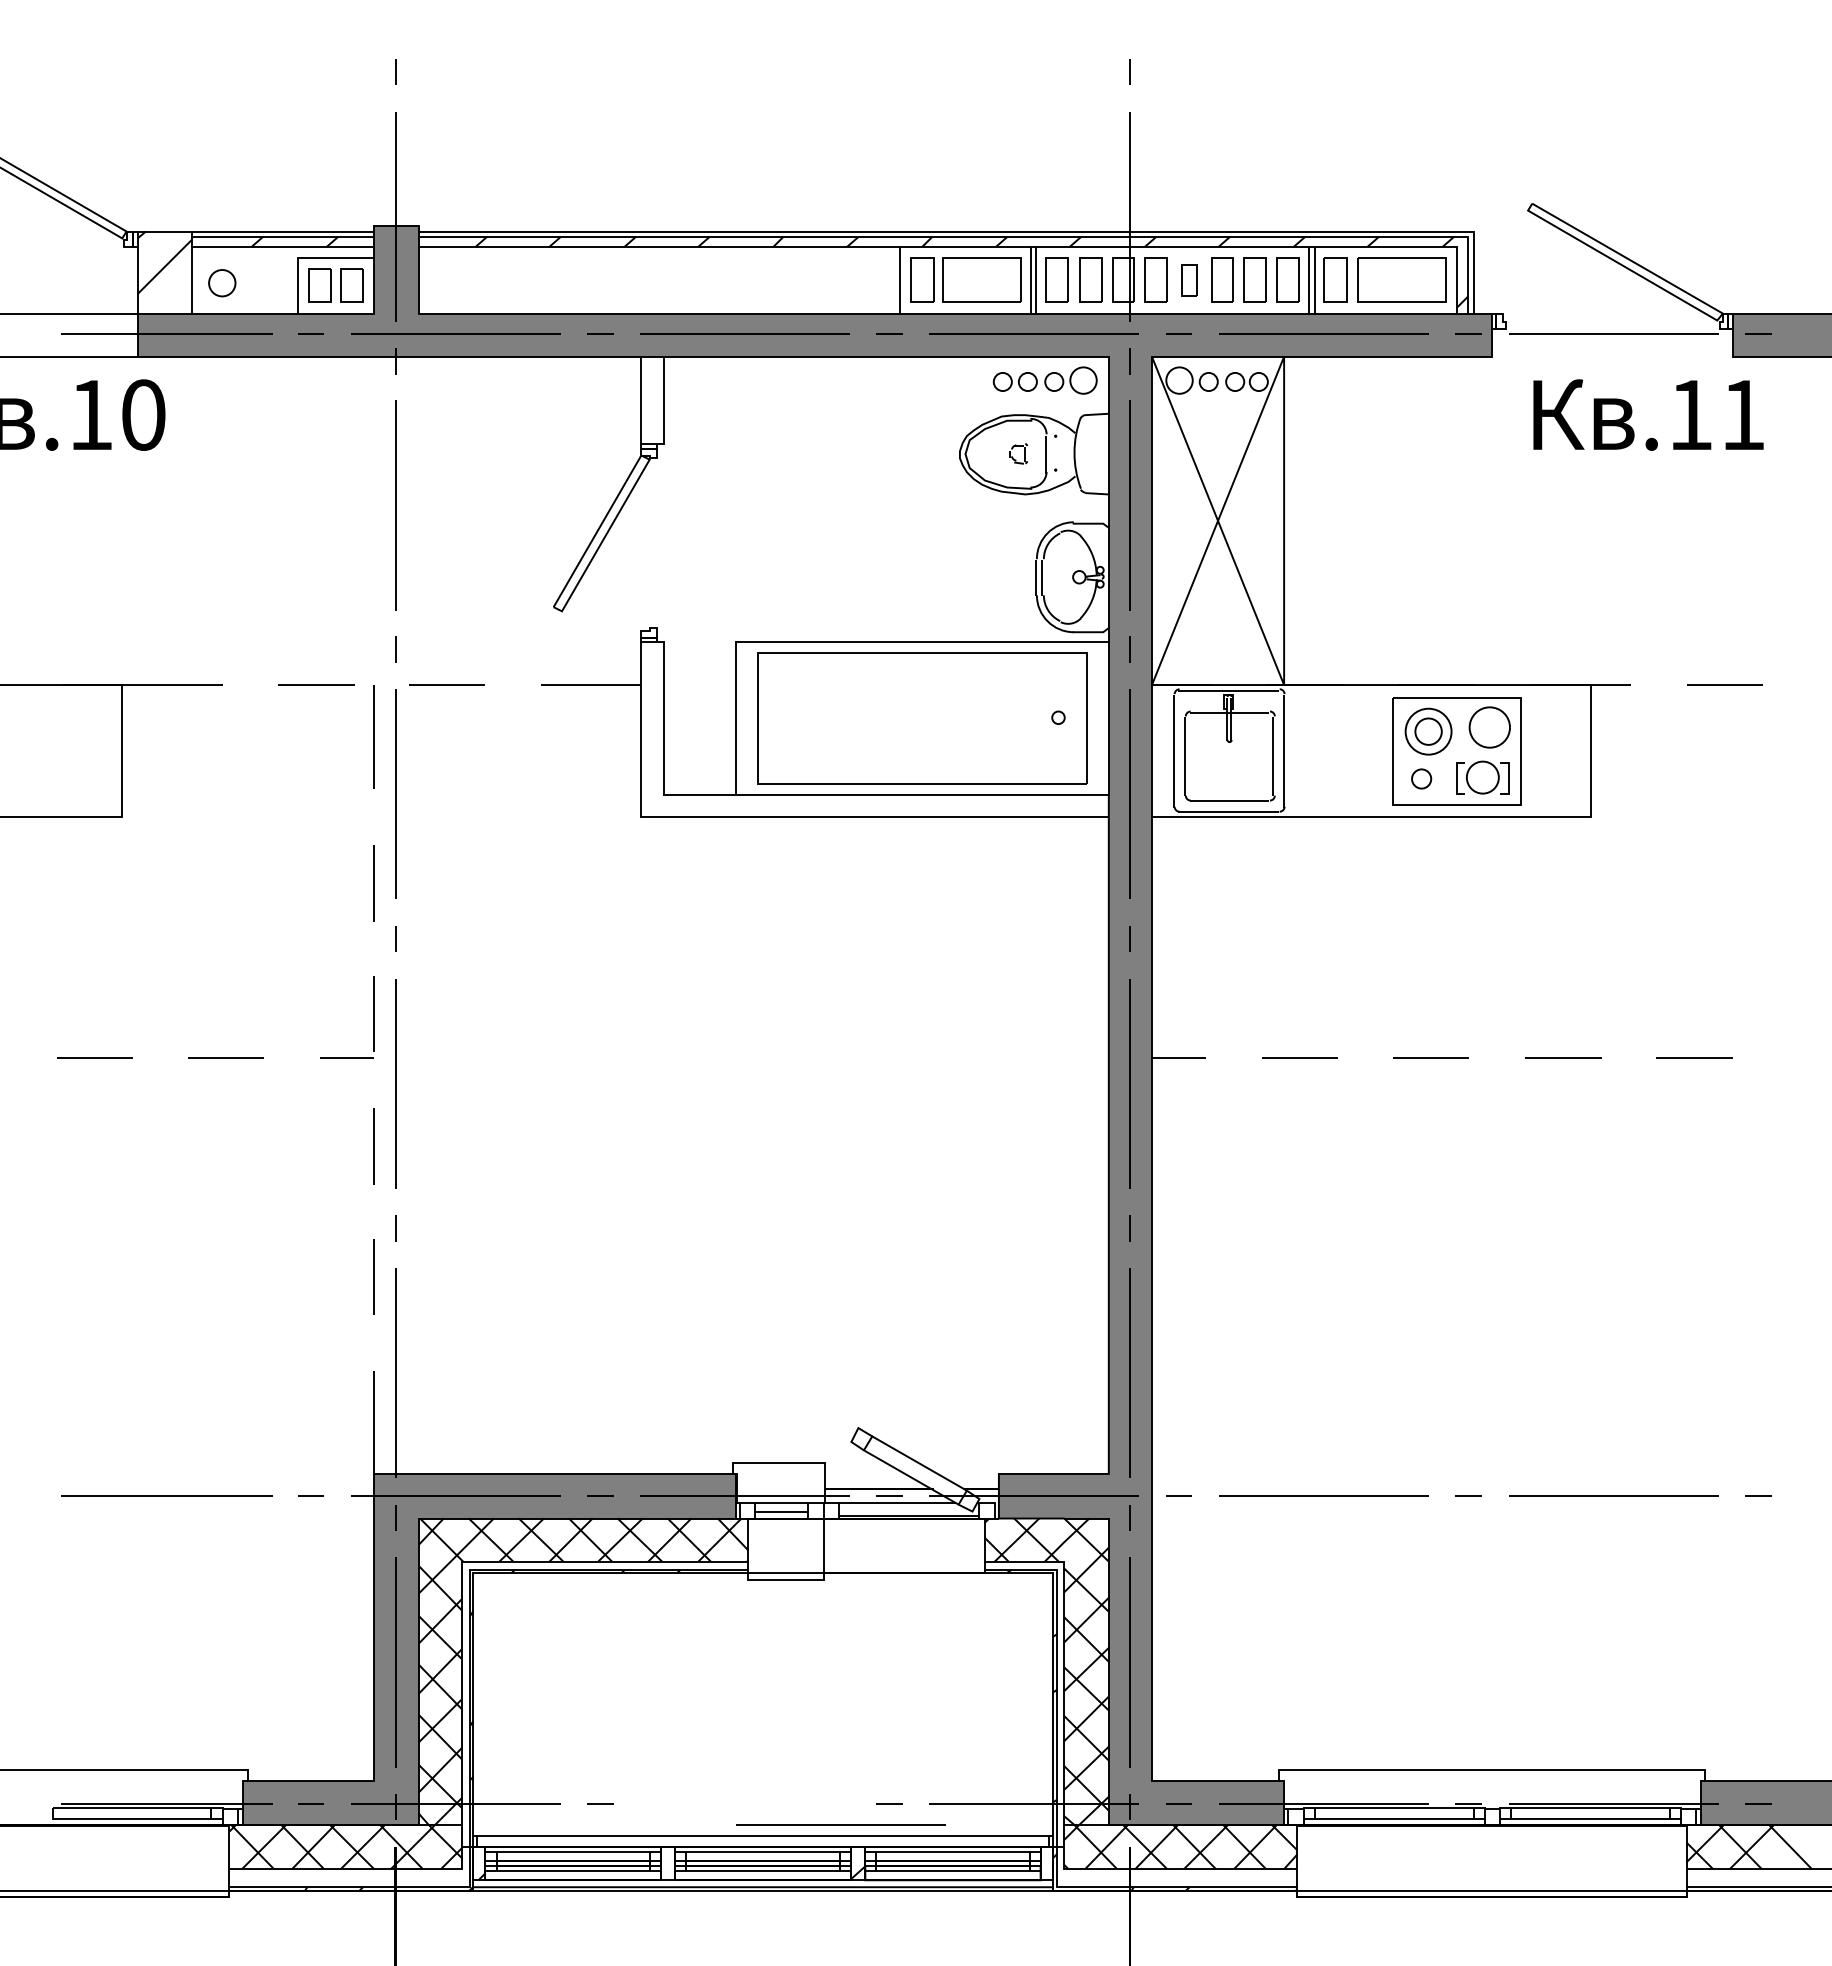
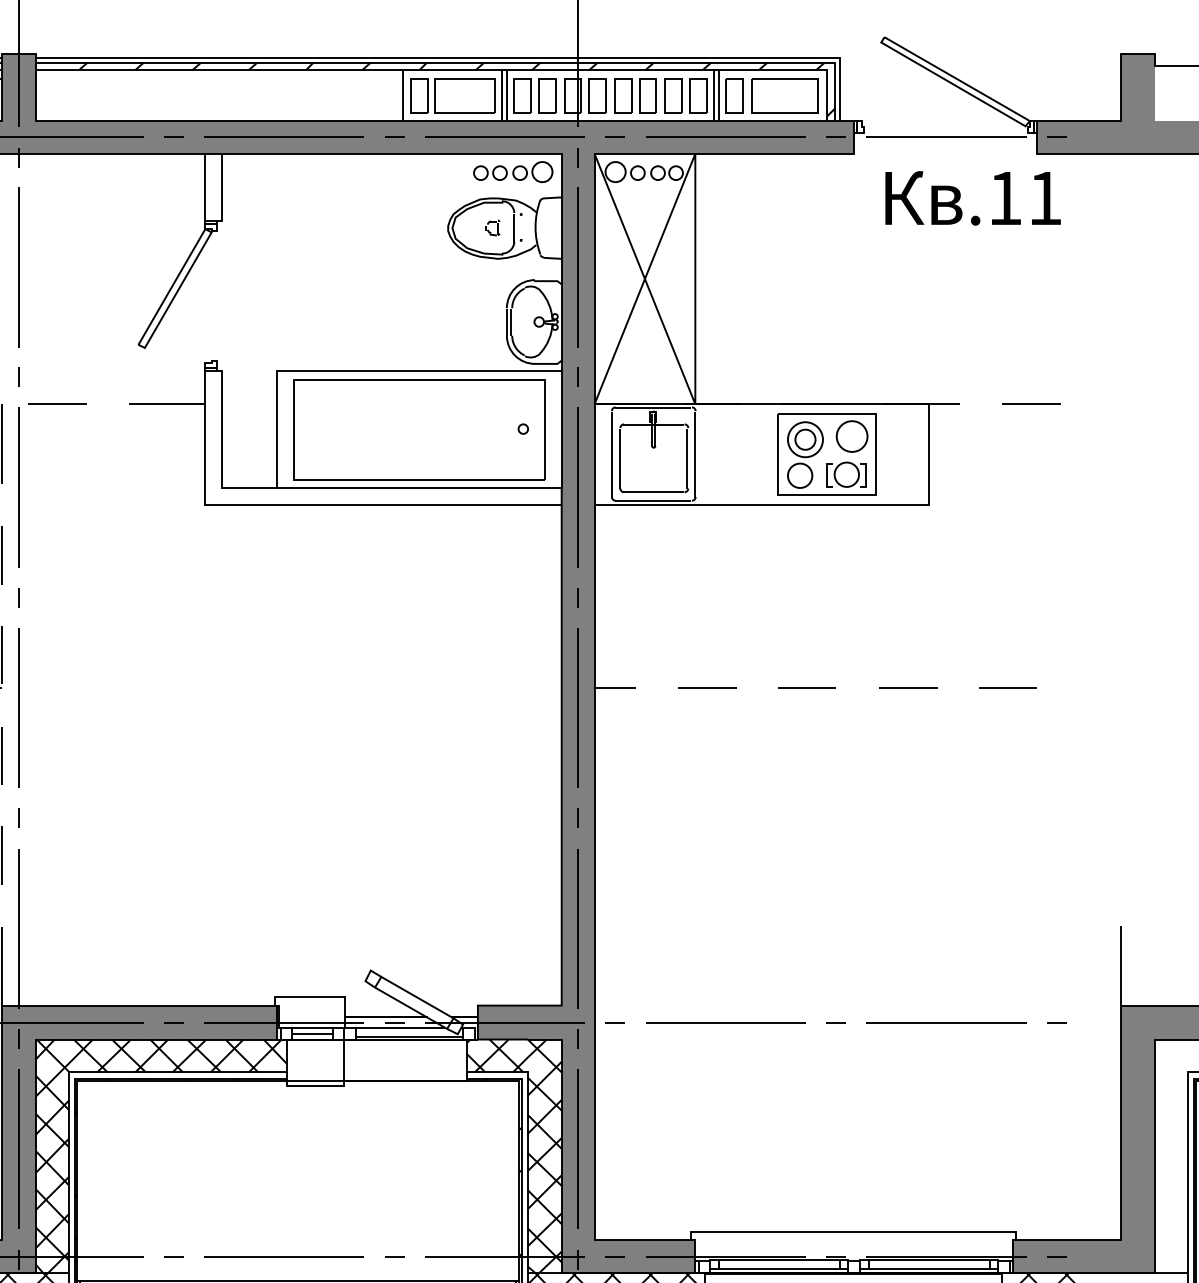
part: (1189, 279) -> (623, 95), size x1.43
circle: (1421, 779) -> (800, 476), size x1.67
line: (840, 1824) -> (283, 1256), moved

